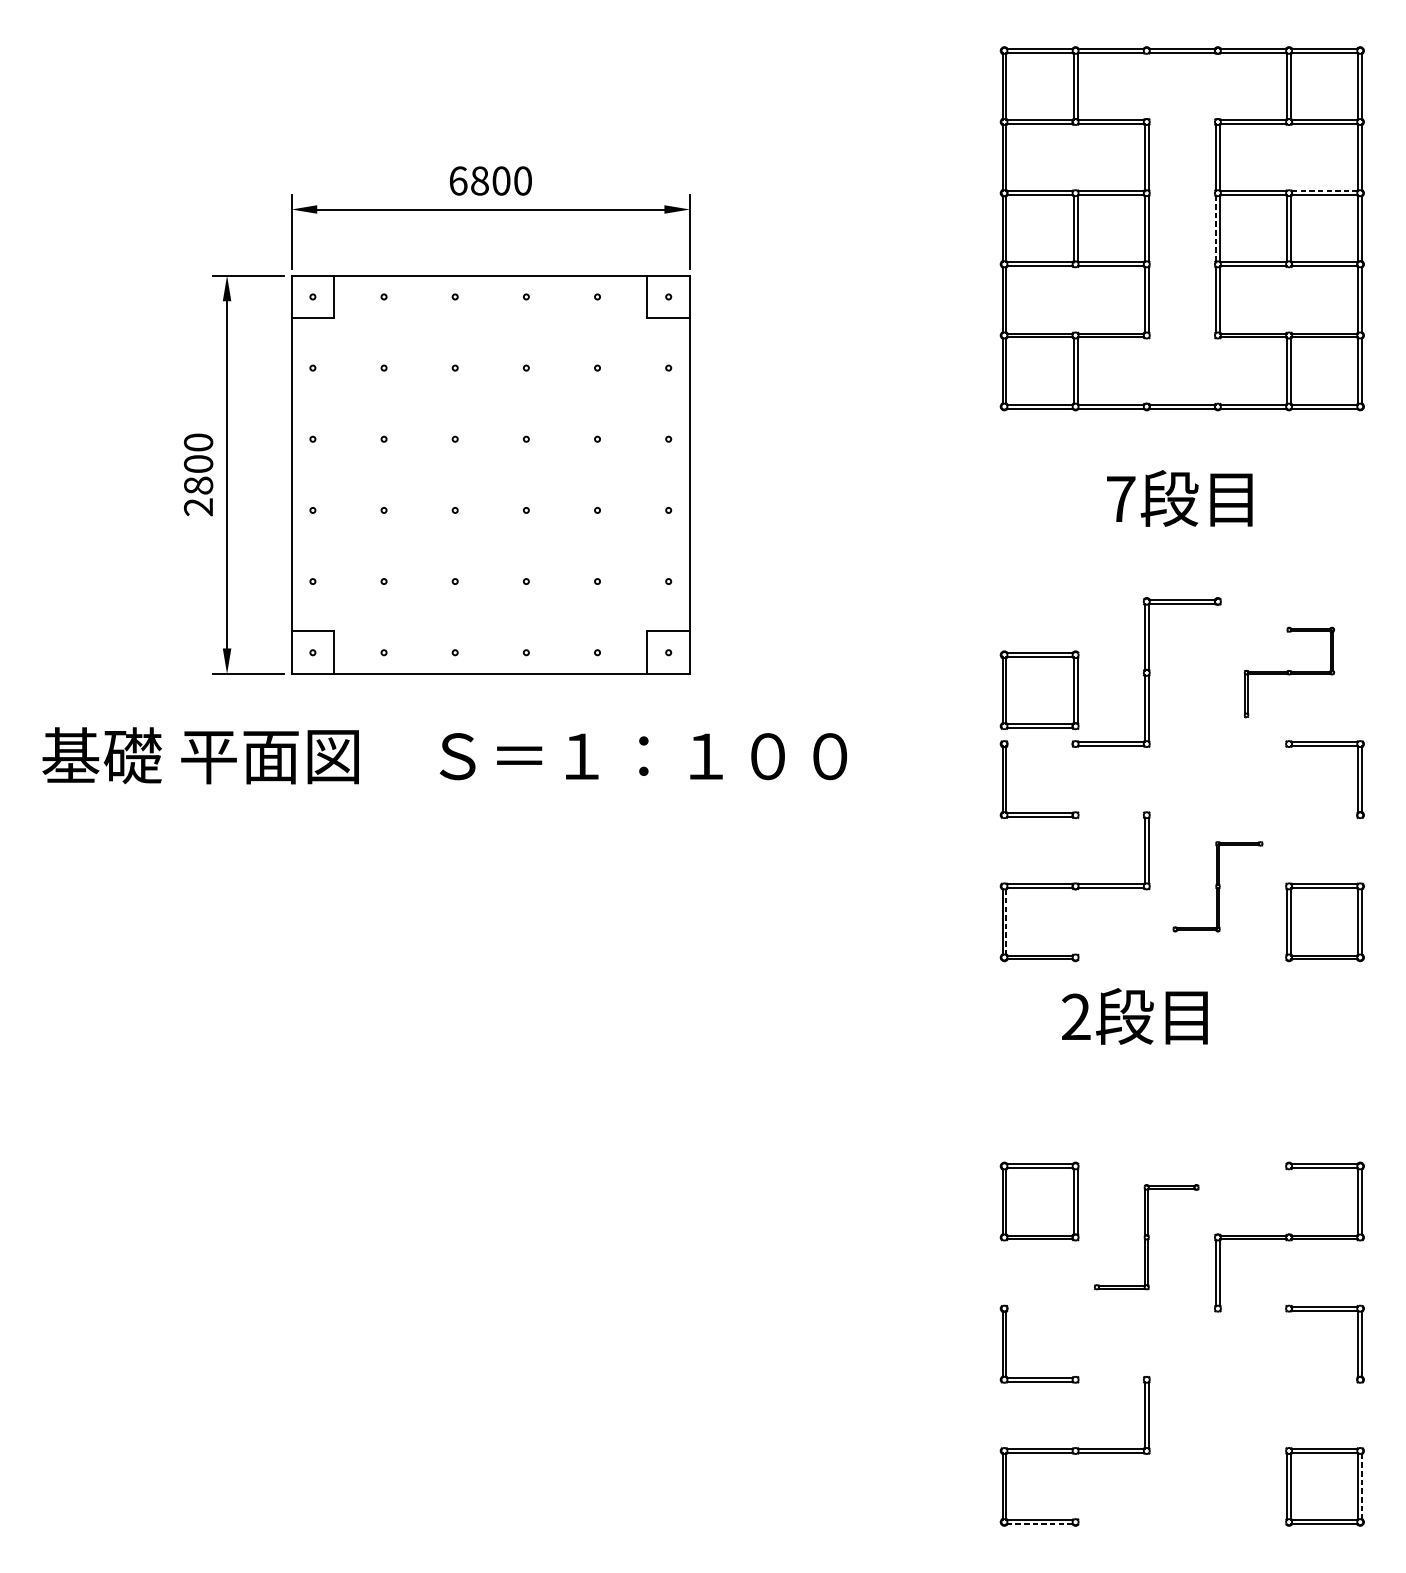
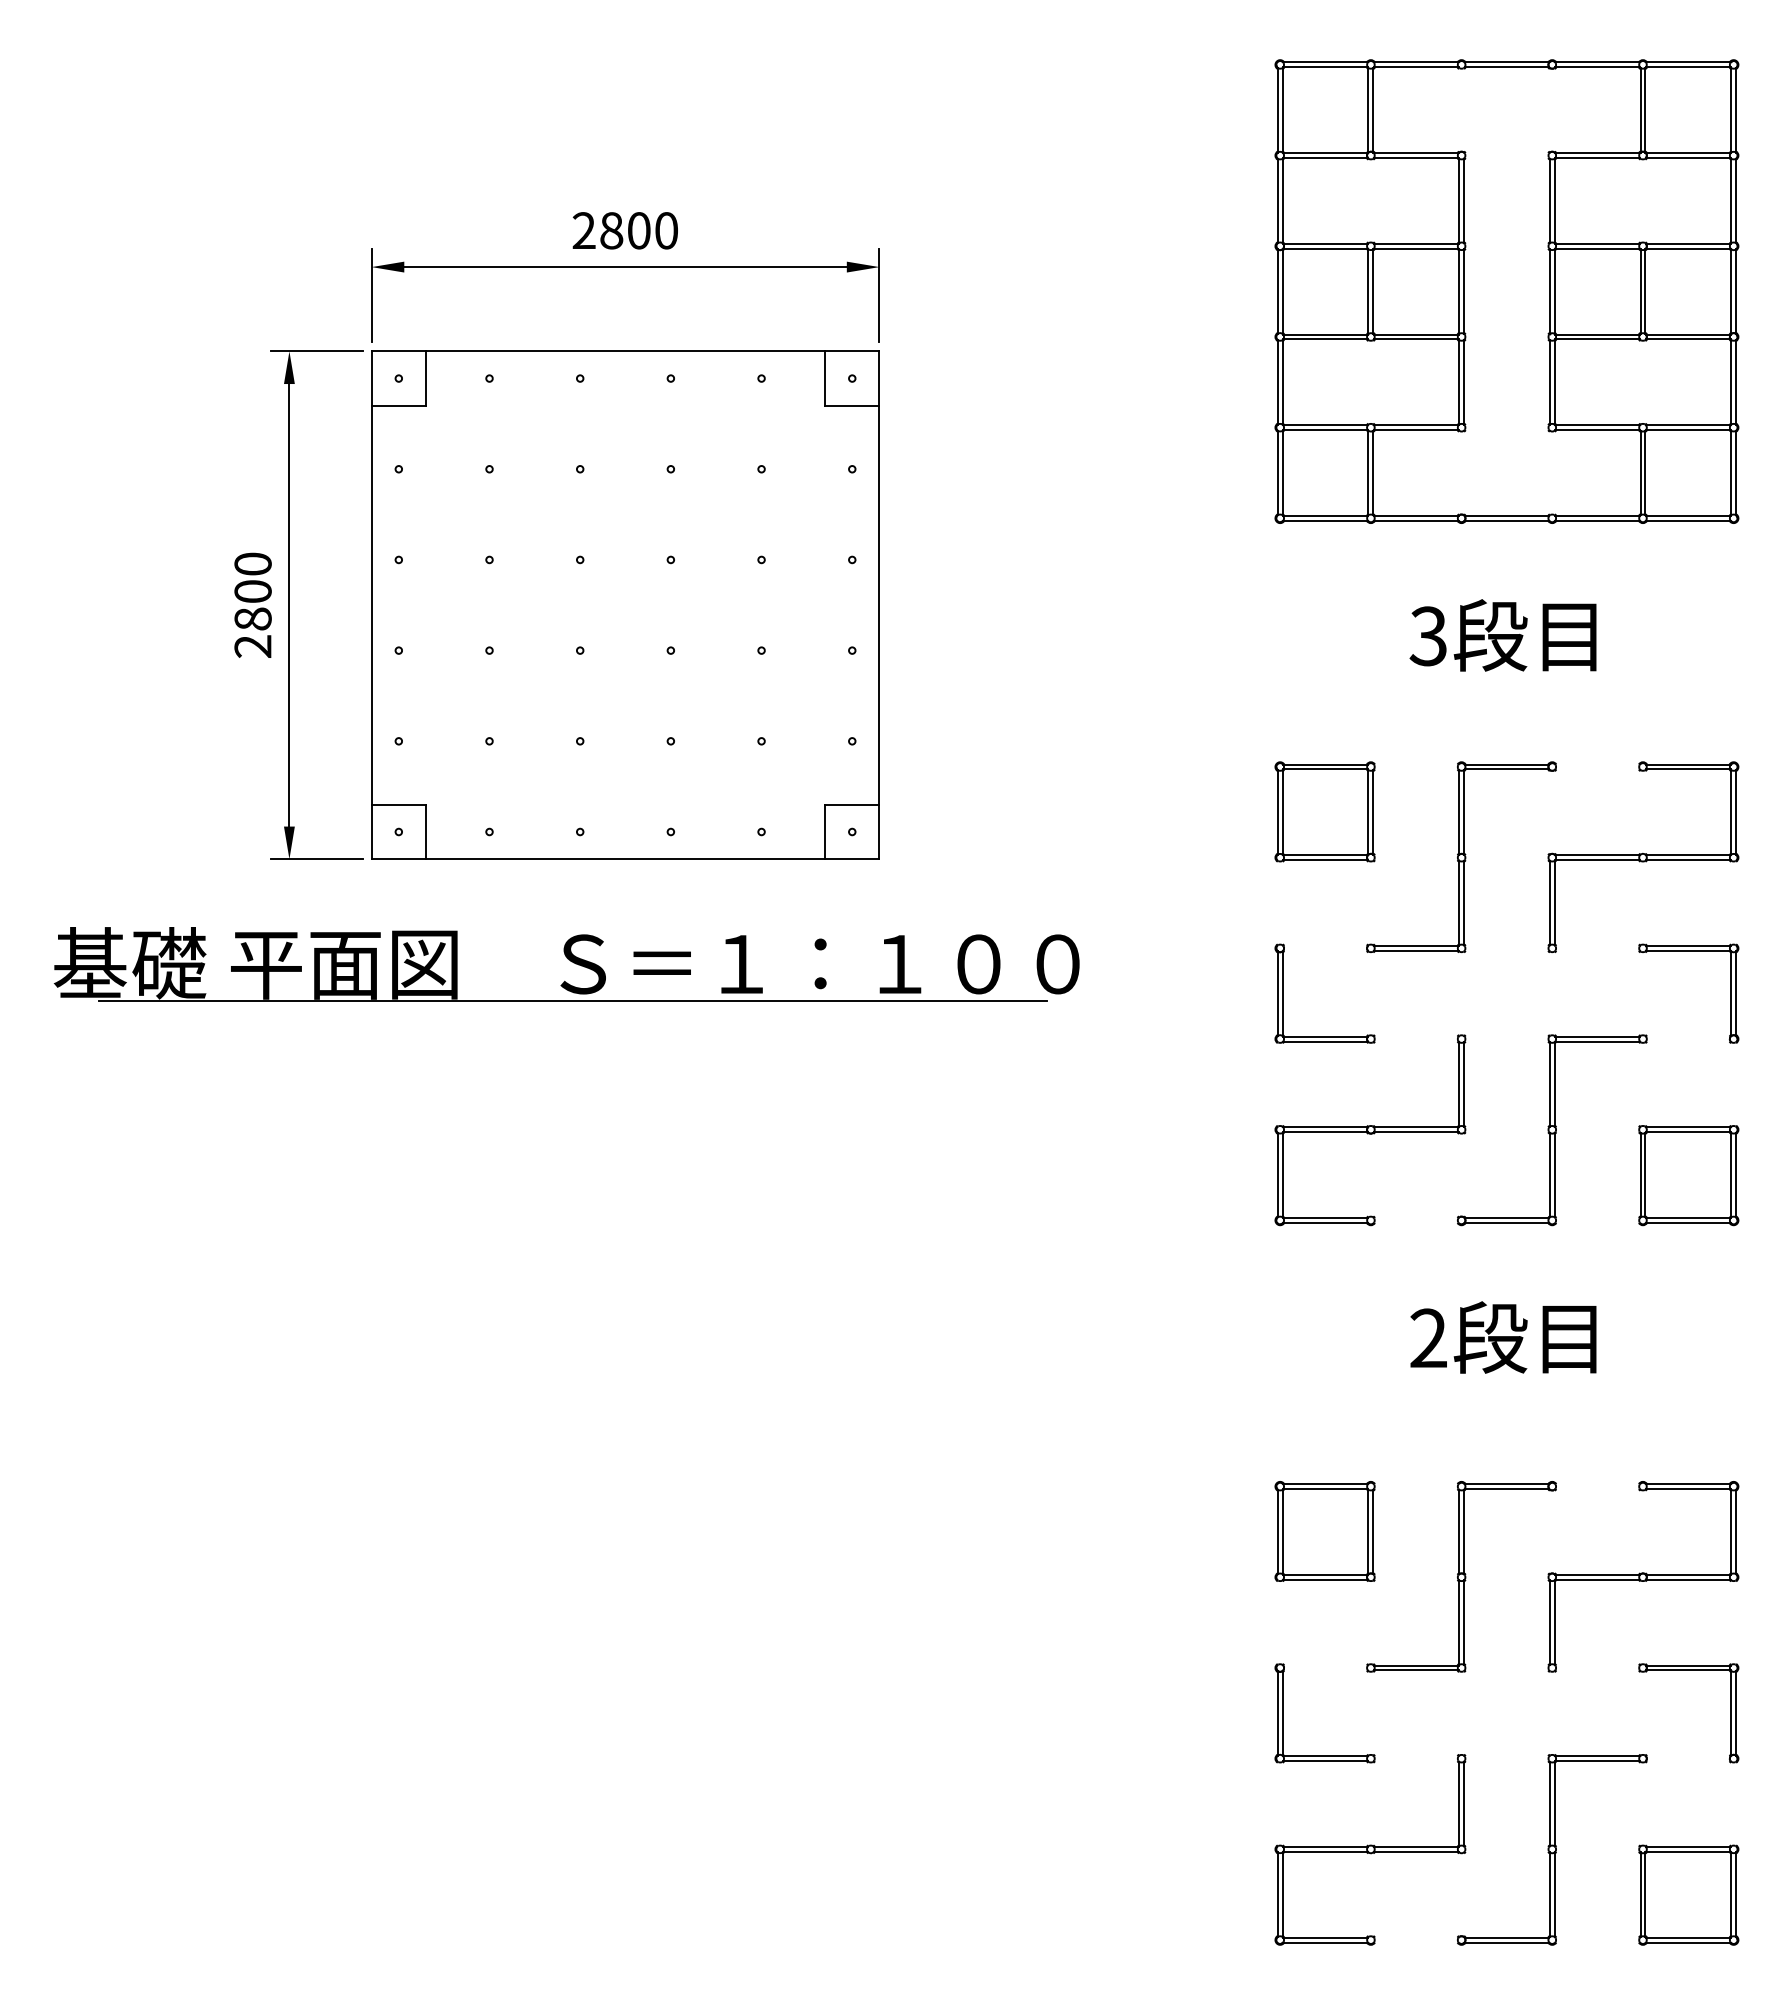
text: (457, 180) -> (583, 230), 6800 -> 2800
line: (1324, 190) -> (1687, 243), dashed -> solid
line: (1215, 229) -> (1549, 292), dashed -> solid
text: (1120, 499) -> (1428, 636), 7 -> 3
part: (1289, 671) -> (1643, 856), size x1.67
part: (1039, 689) -> (1324, 811), moved
line: (449, 785) -> (572, 1001), added
part: (1218, 886) -> (1552, 1130), size x1.67
line: (1006, 921) -> (1282, 1174), dashed -> solid
text: (1134, 1016) -> (1503, 1337), moved
part: (1146, 1236) -> (1461, 1576), size x1.43
part: (1218, 1451) -> (1552, 1849), added
line: (1362, 1486) -> (1736, 1894), dashed -> solid
line: (1040, 1524) -> (1326, 1942), dashed -> solid

